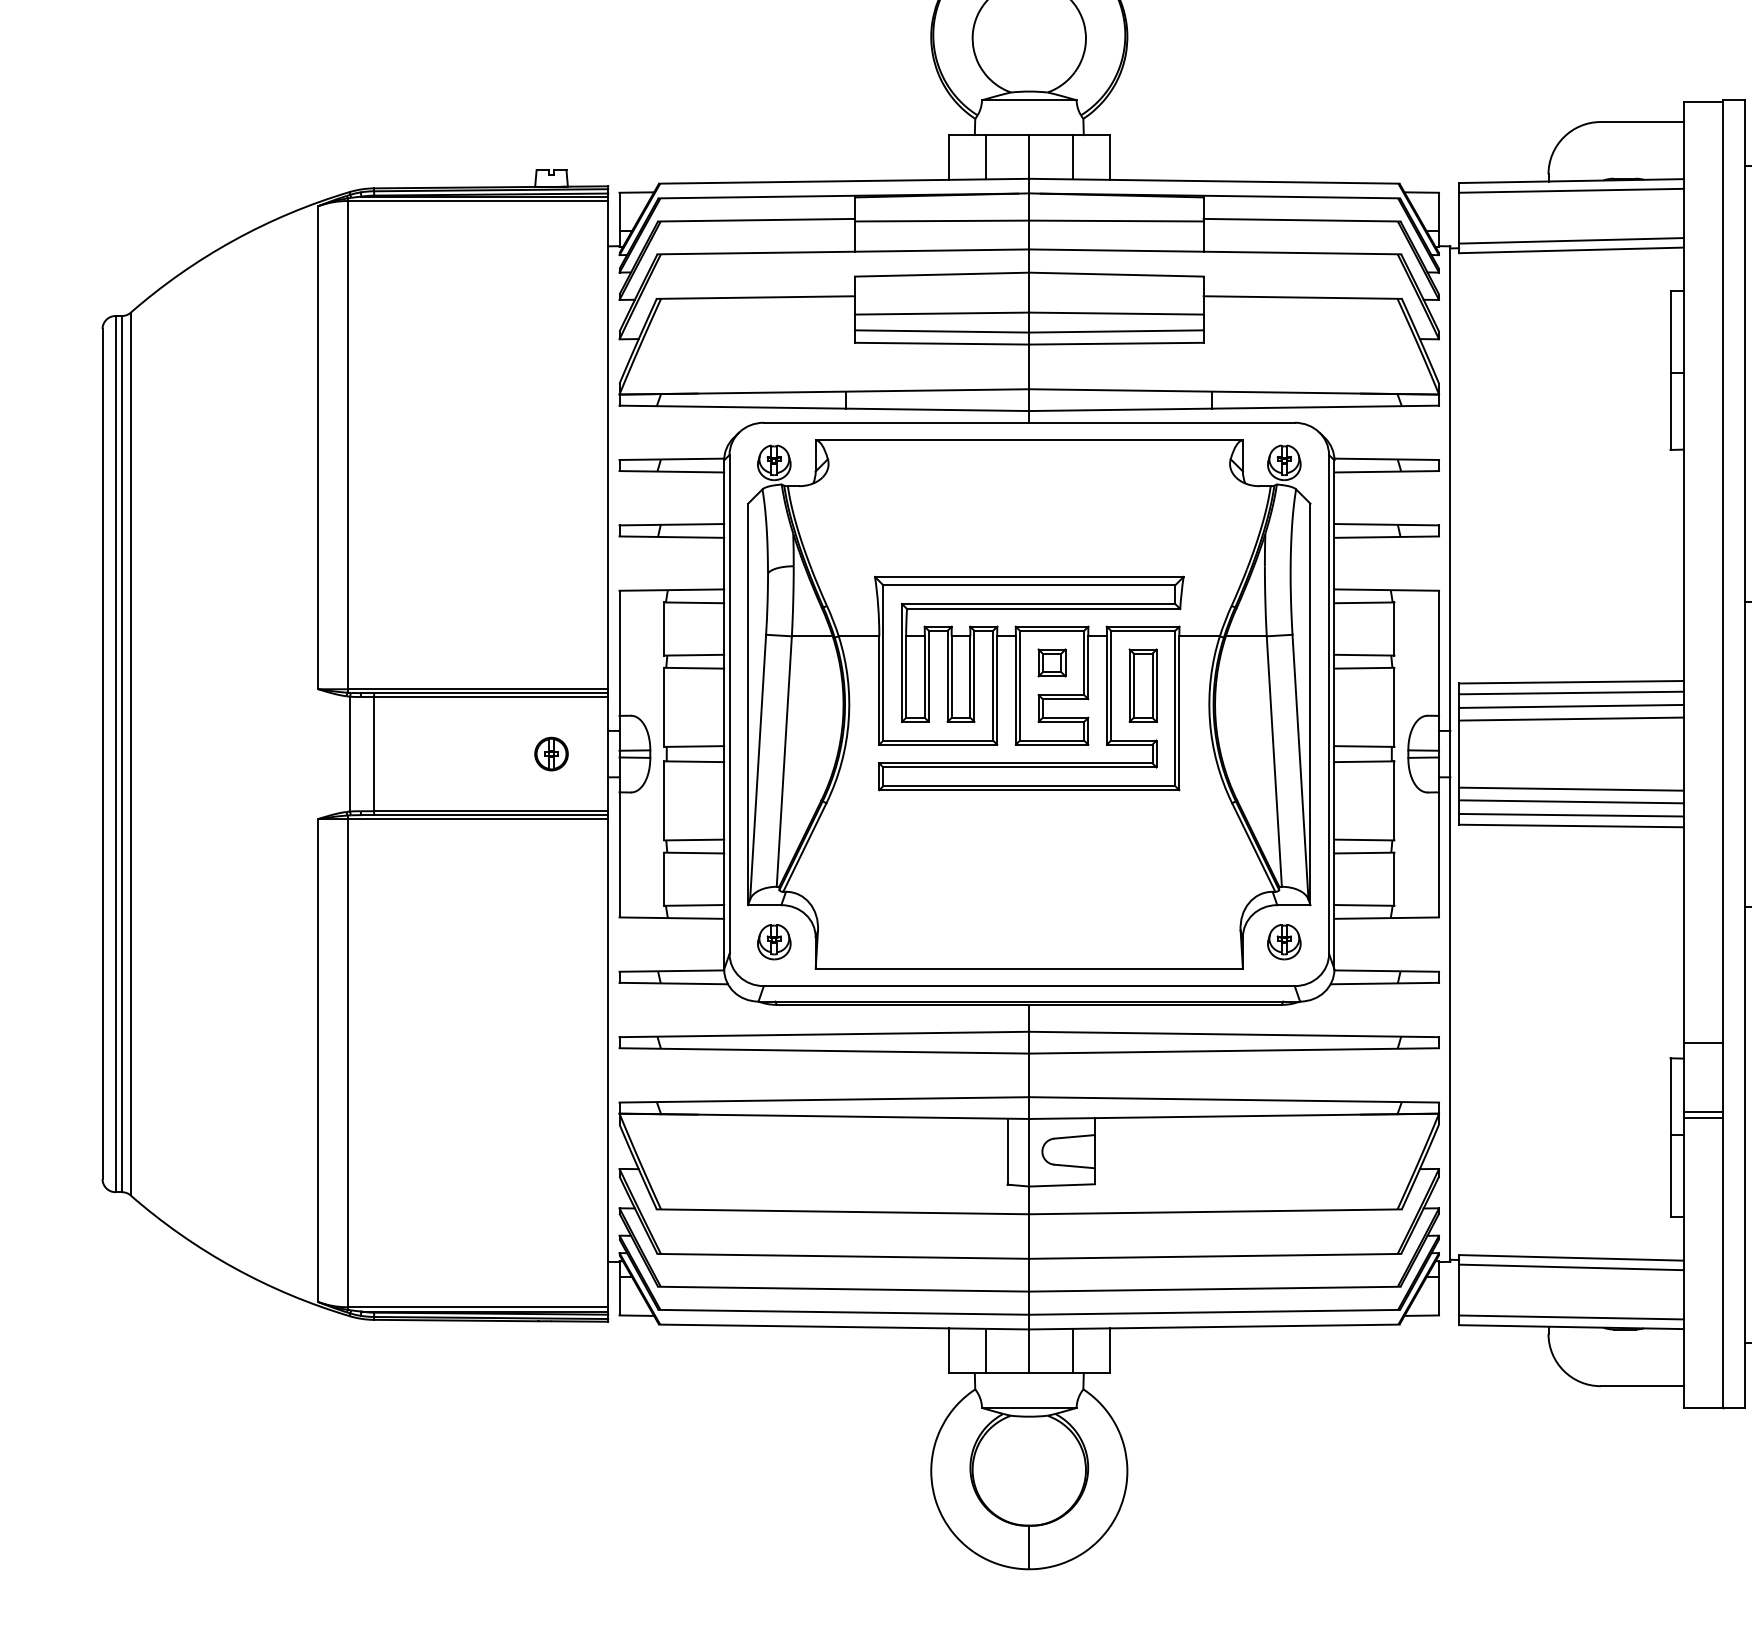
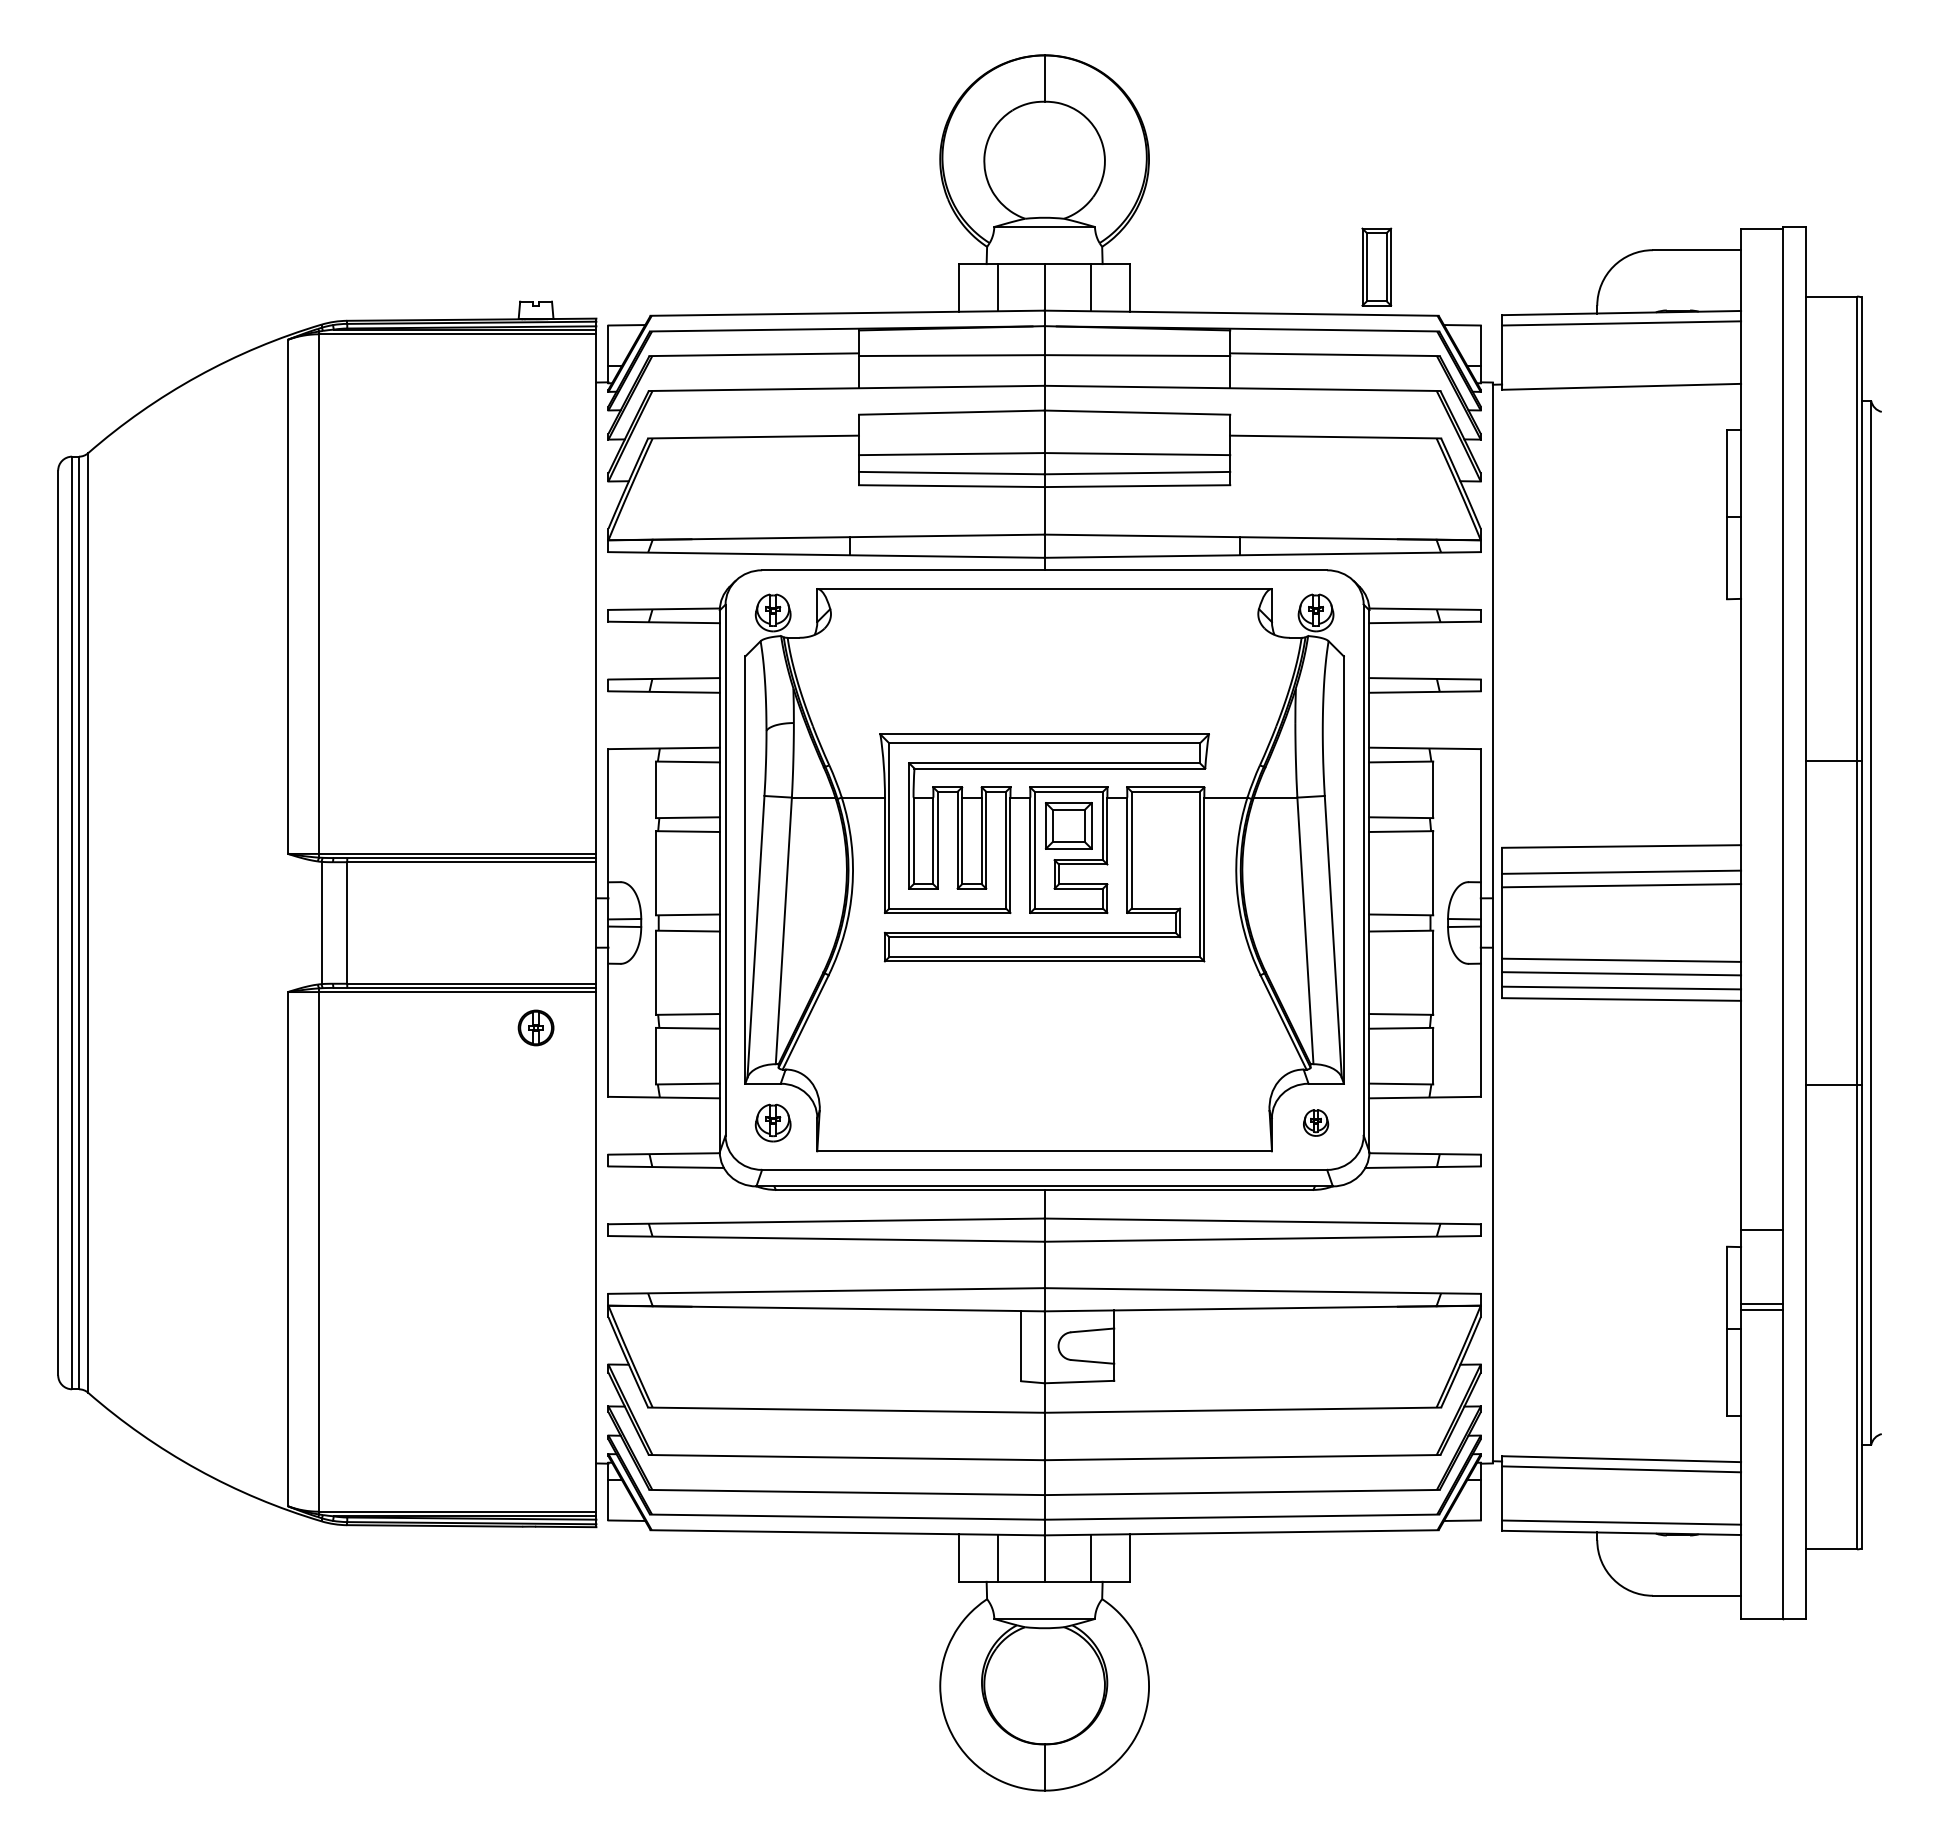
line: (1571, 240) -> (1621, 376), removed
part: (1051, 662) -> (1068, 825), size x1.6
part: (1142, 685) -> (1376, 266), moved
line: (1571, 692) -> (1621, 857), removed
part: (550, 753) -> (535, 1027), moved
part: (1283, 941) -> (1315, 1122), size x0.7

